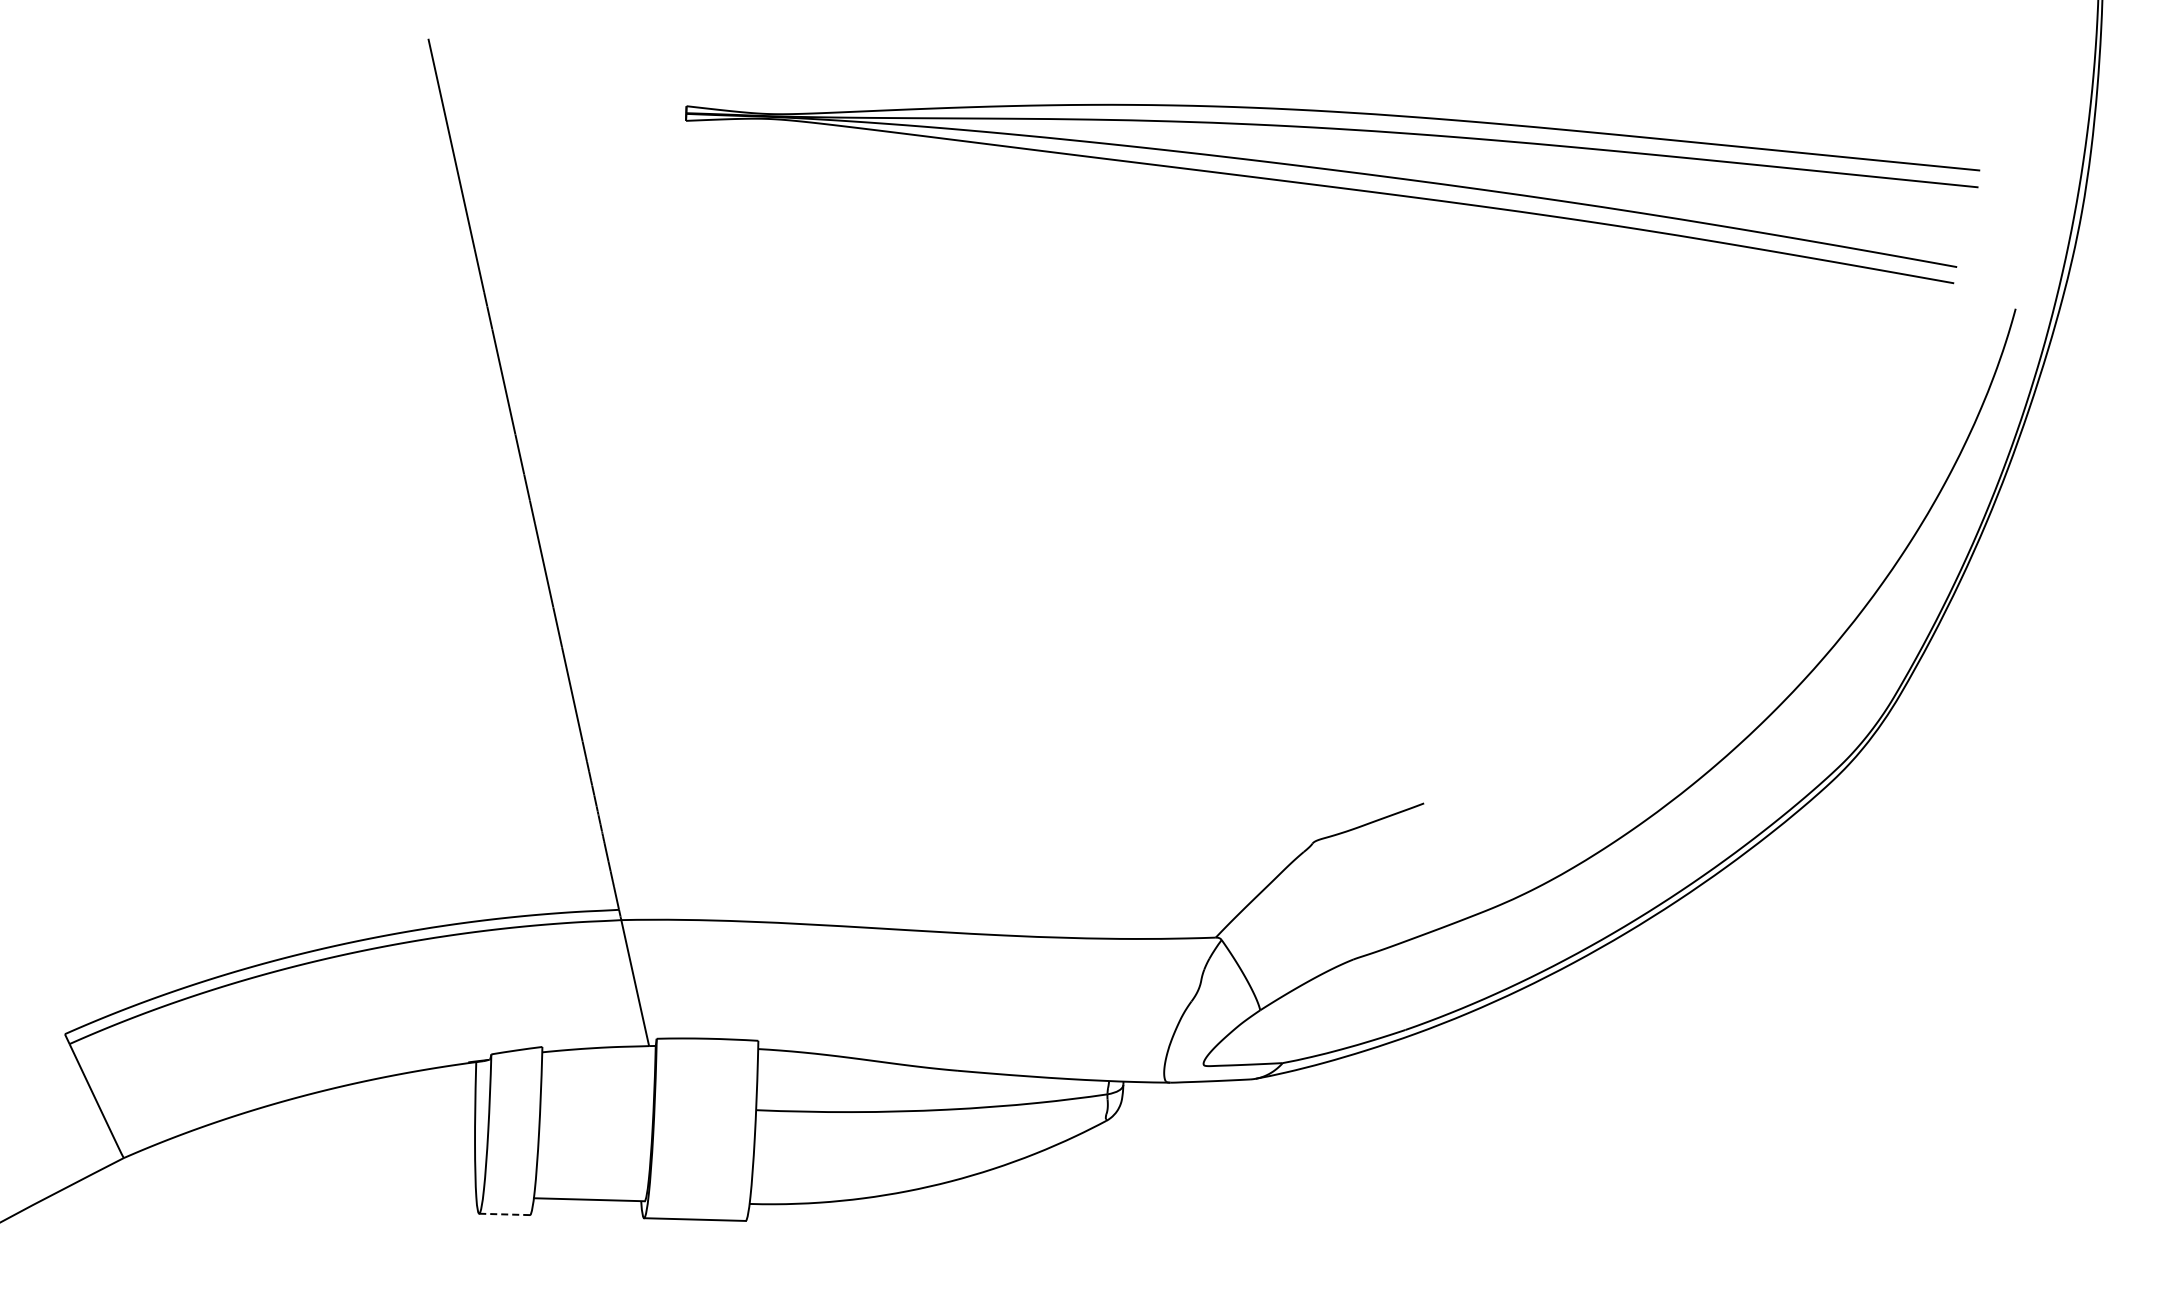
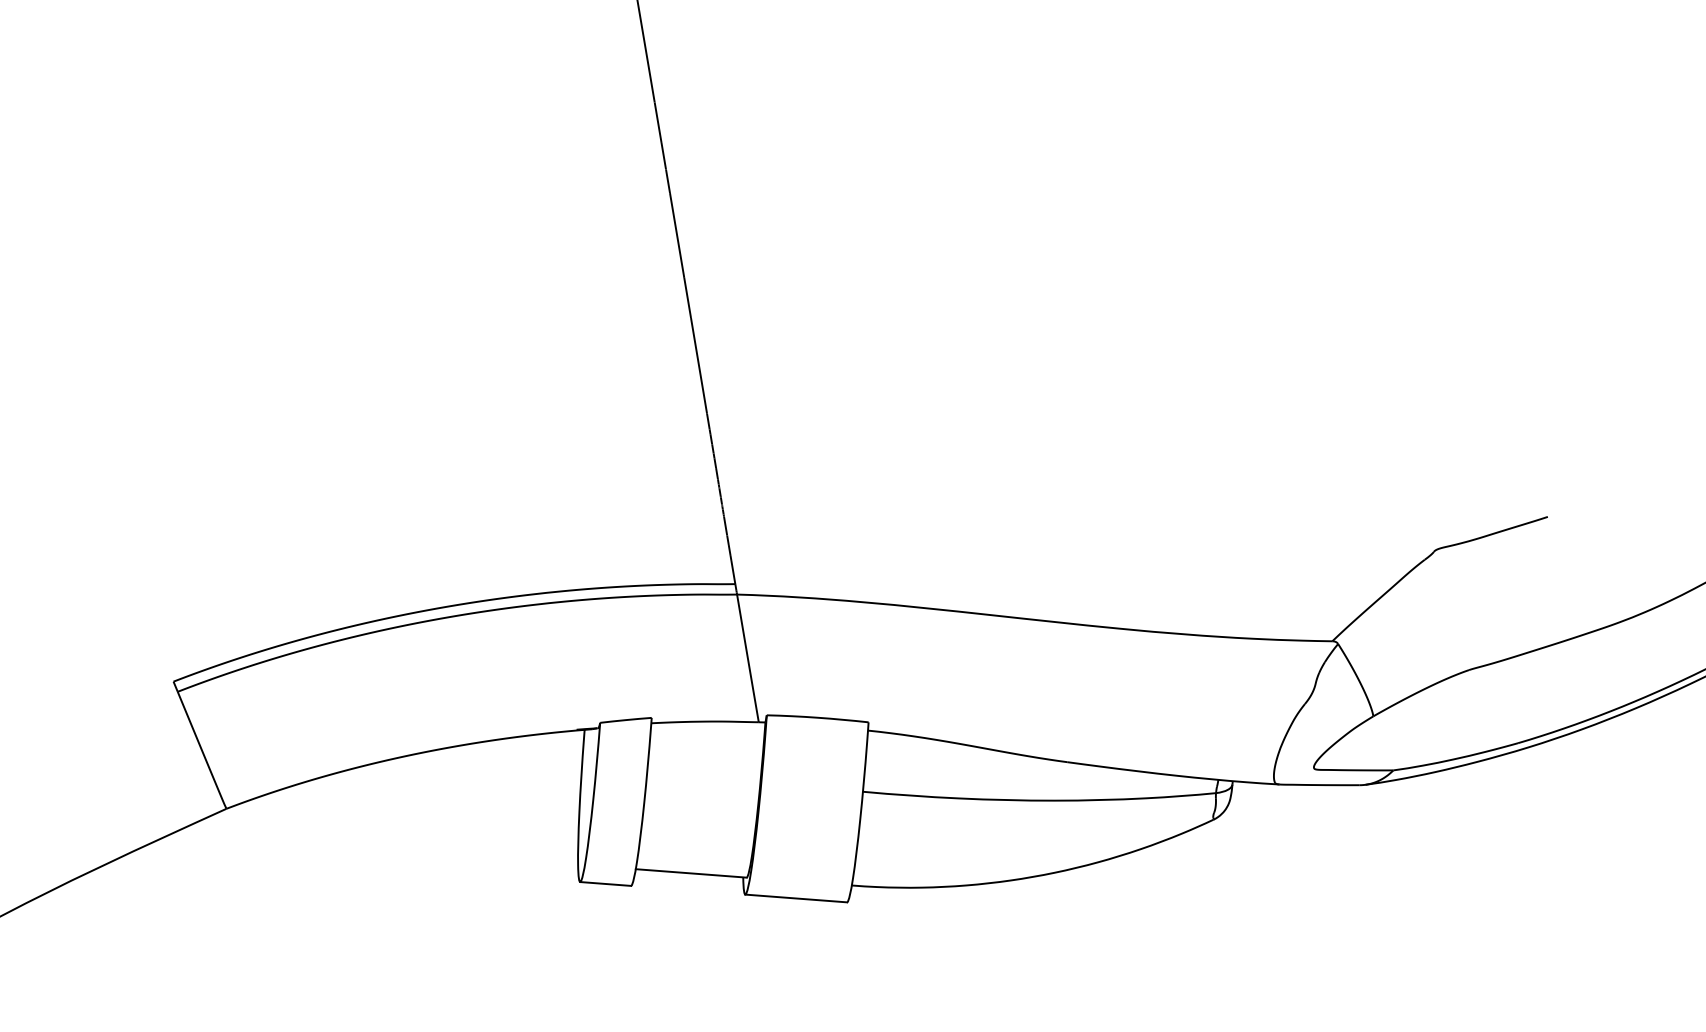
line: (505, 1214) -> (606, 884), dashed -> solid

